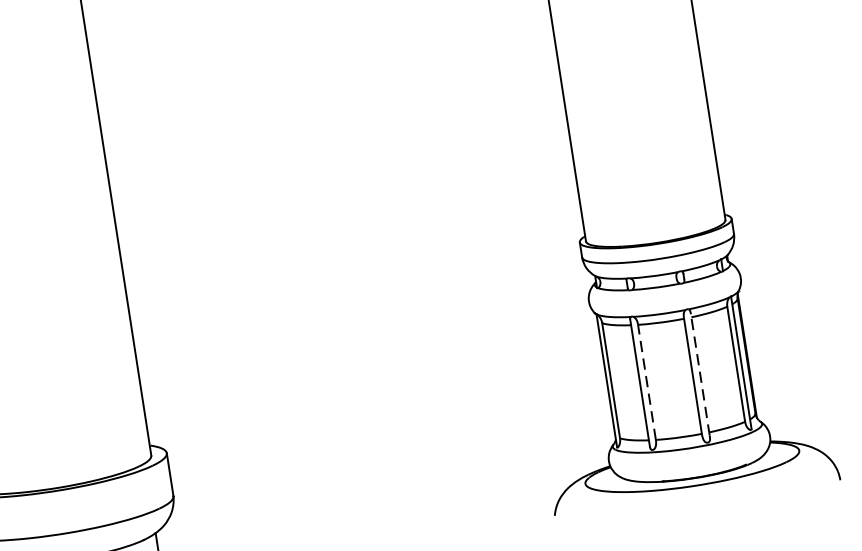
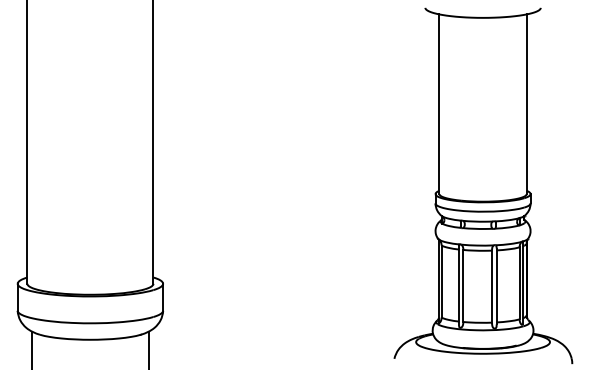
line: (700, 375) -> (496, 286), dashed -> solid
line: (647, 381) -> (463, 285), dashed -> solid

